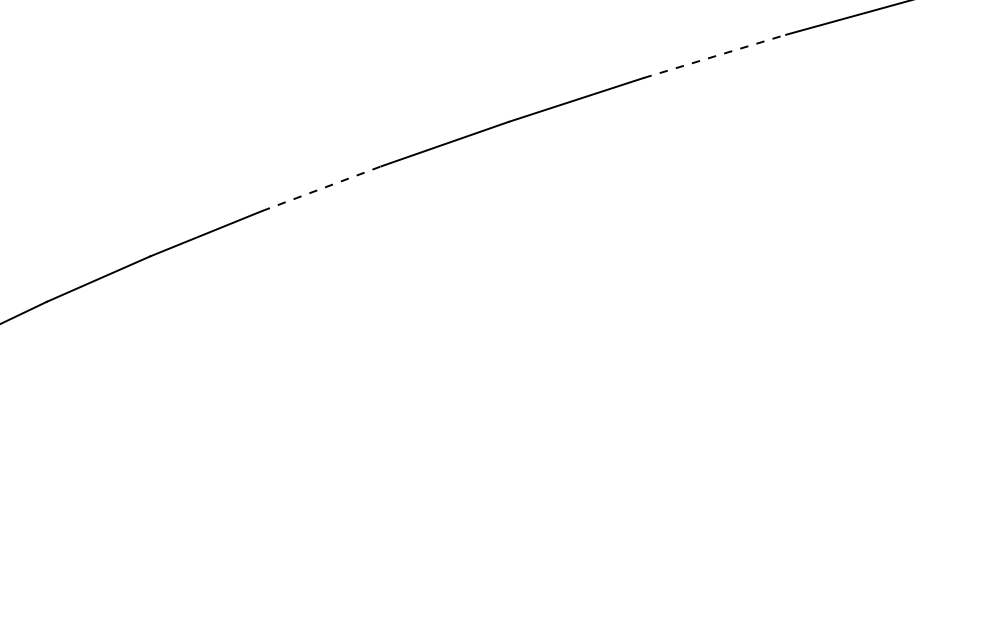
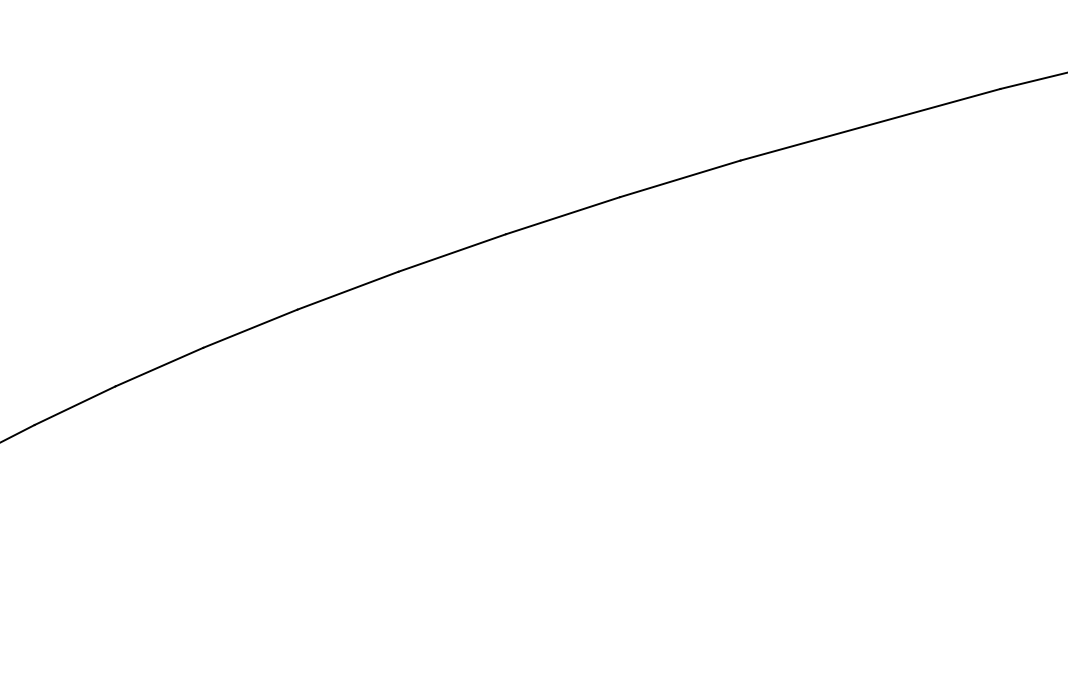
line: (715, 55) -> (680, 178), dashed -> solid
line: (322, 188) -> (348, 290), dashed -> solid

